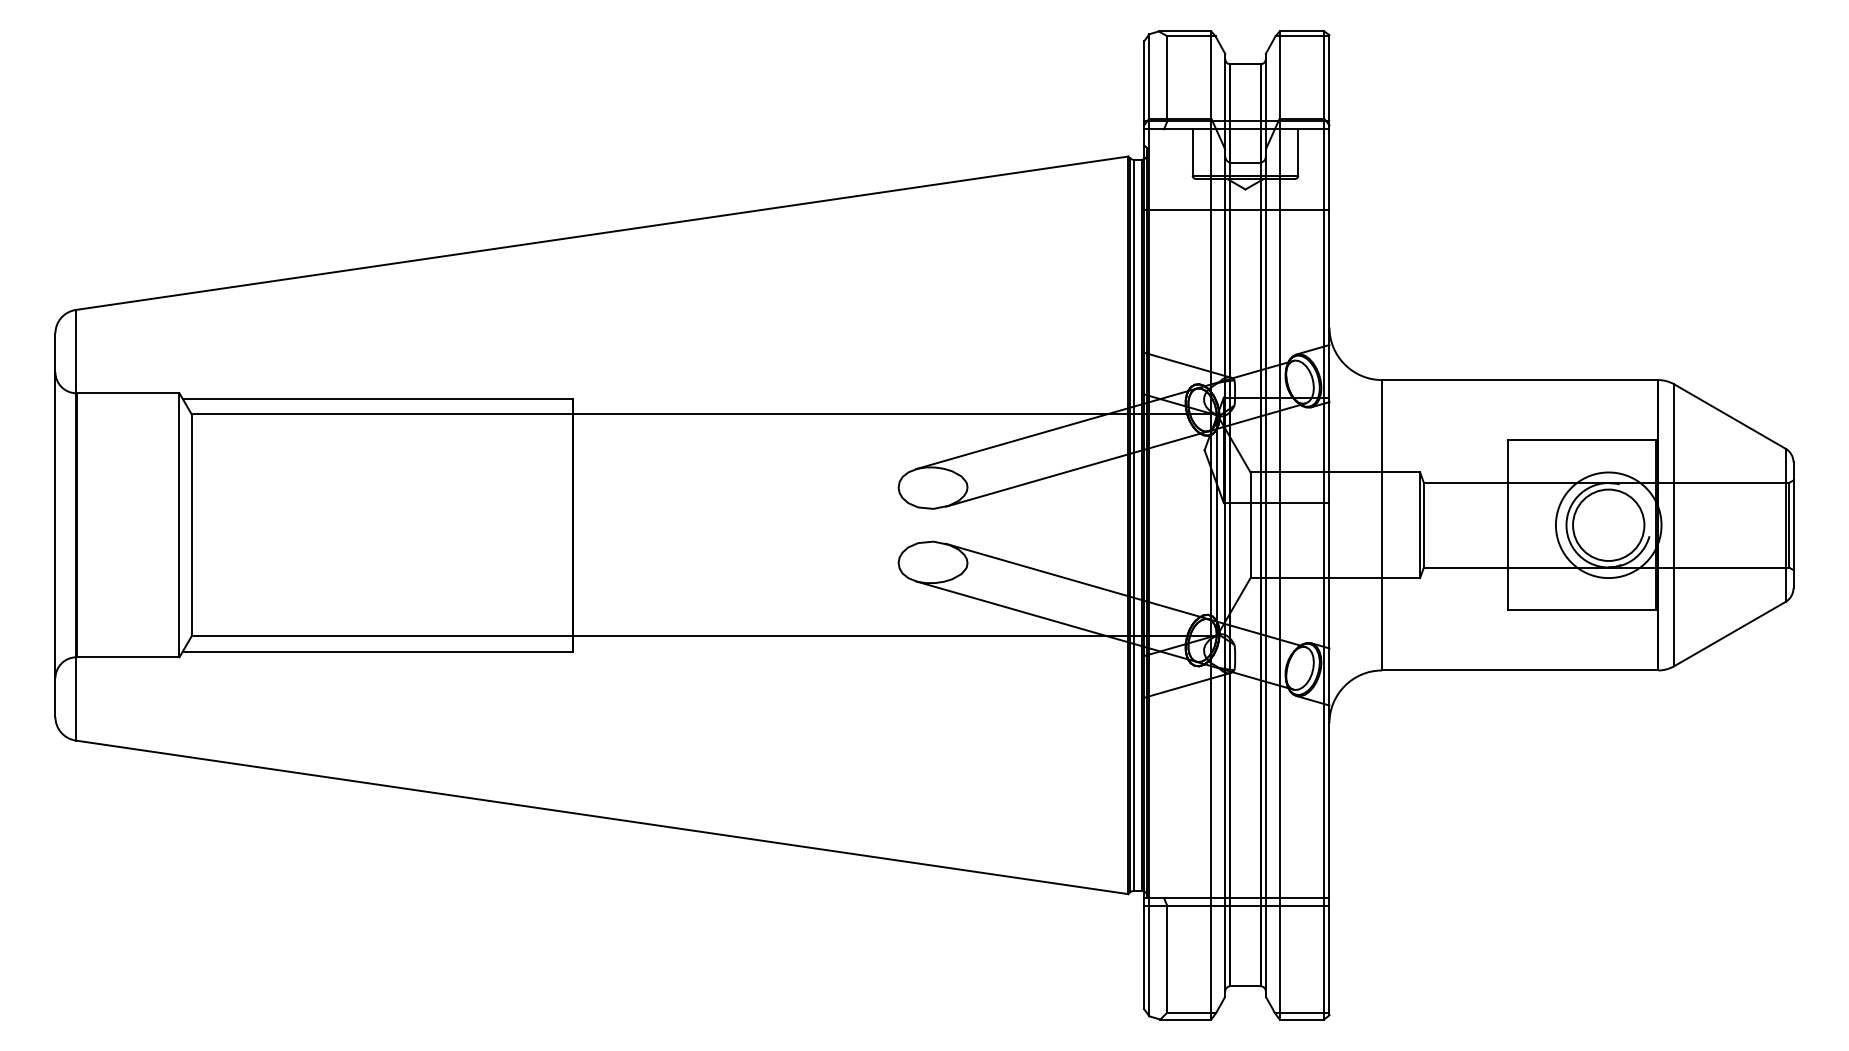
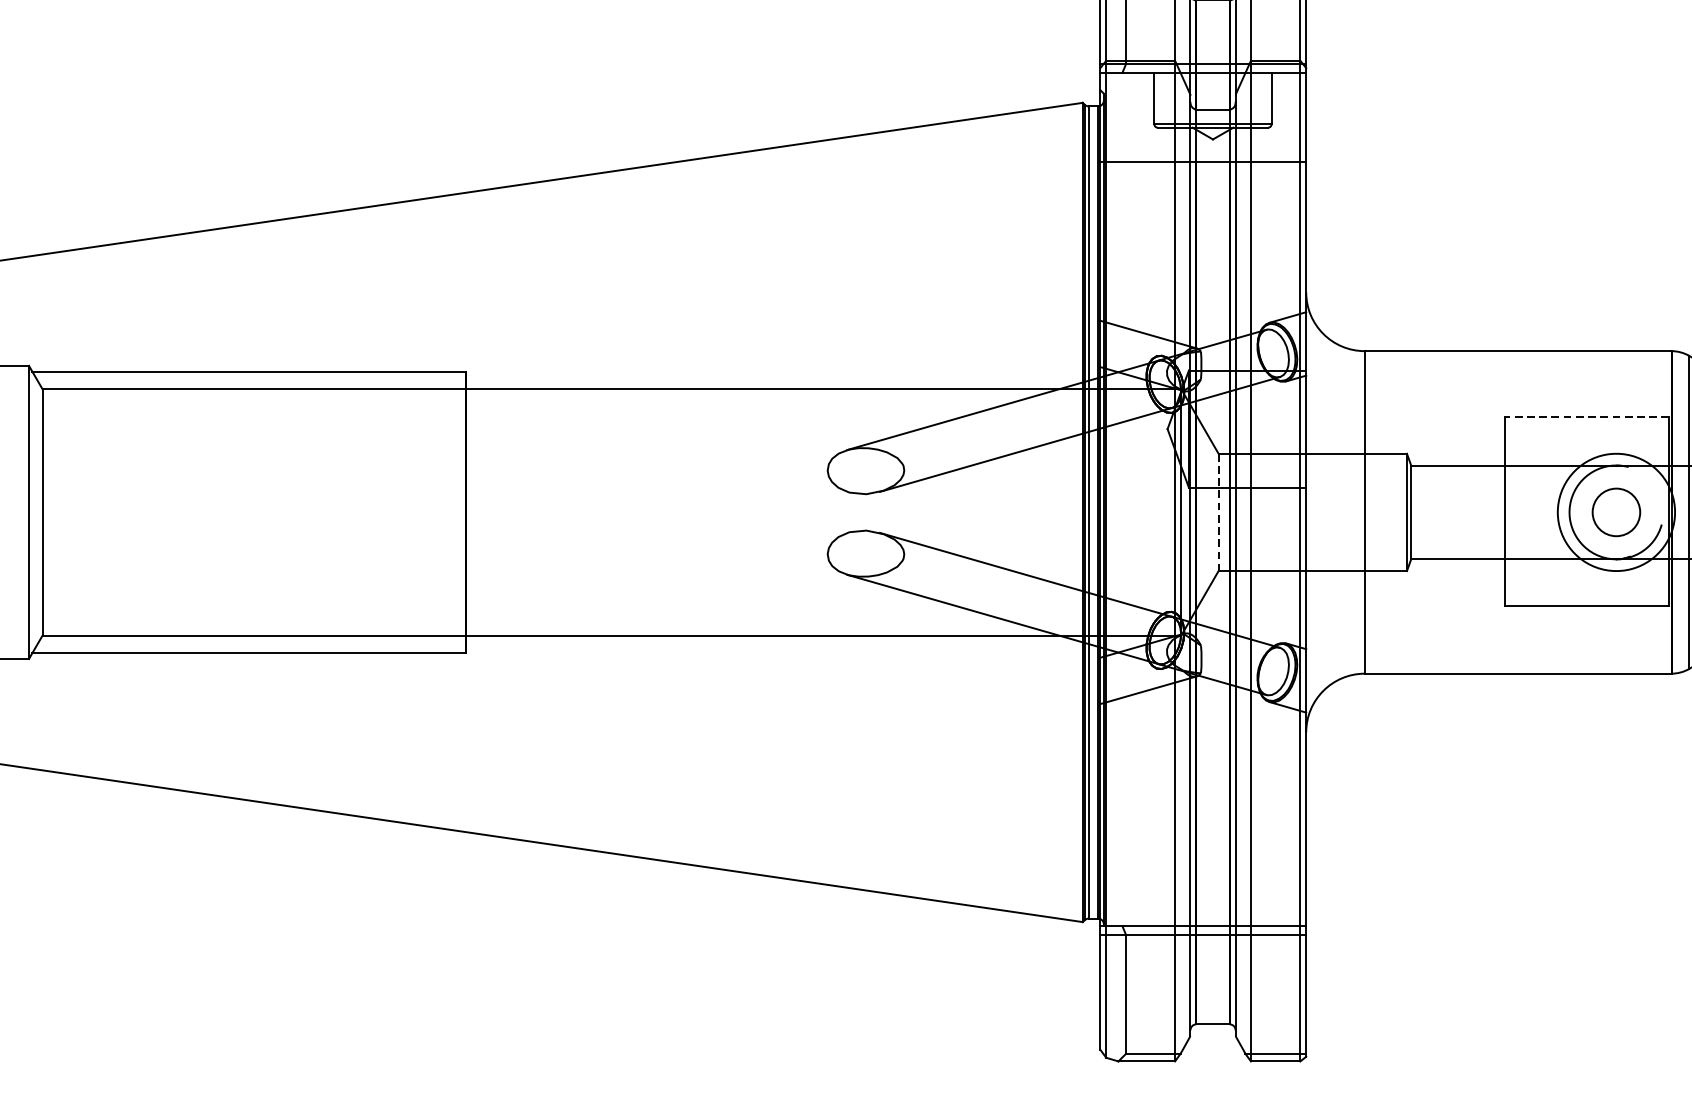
line: (1582, 439) -> (1587, 417), solid -> dashed
circle: (1608, 524) -> (1616, 511), size x0.6
line: (1250, 525) -> (1218, 512), solid -> dashed

